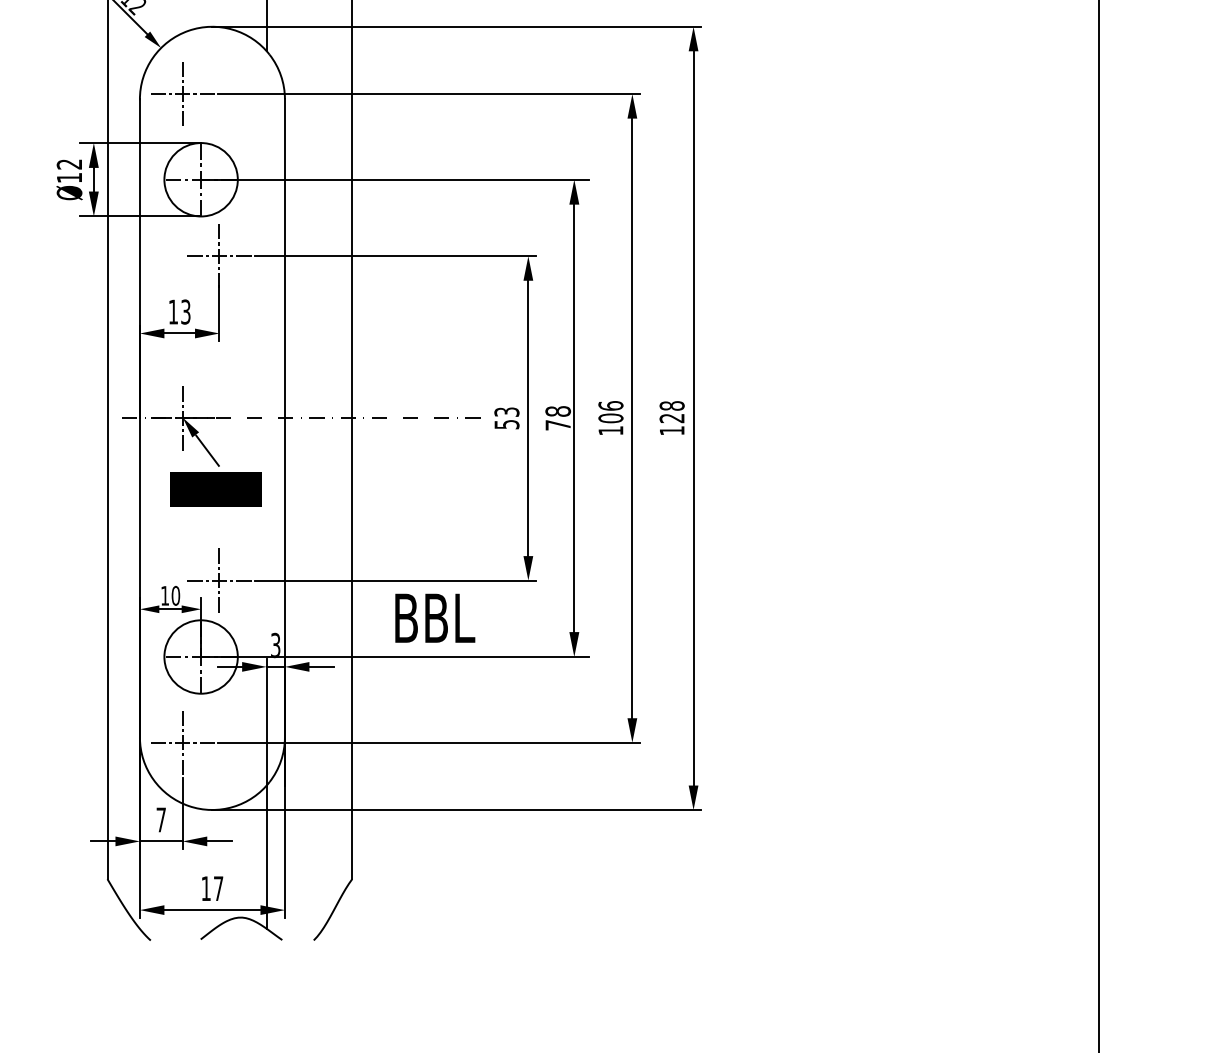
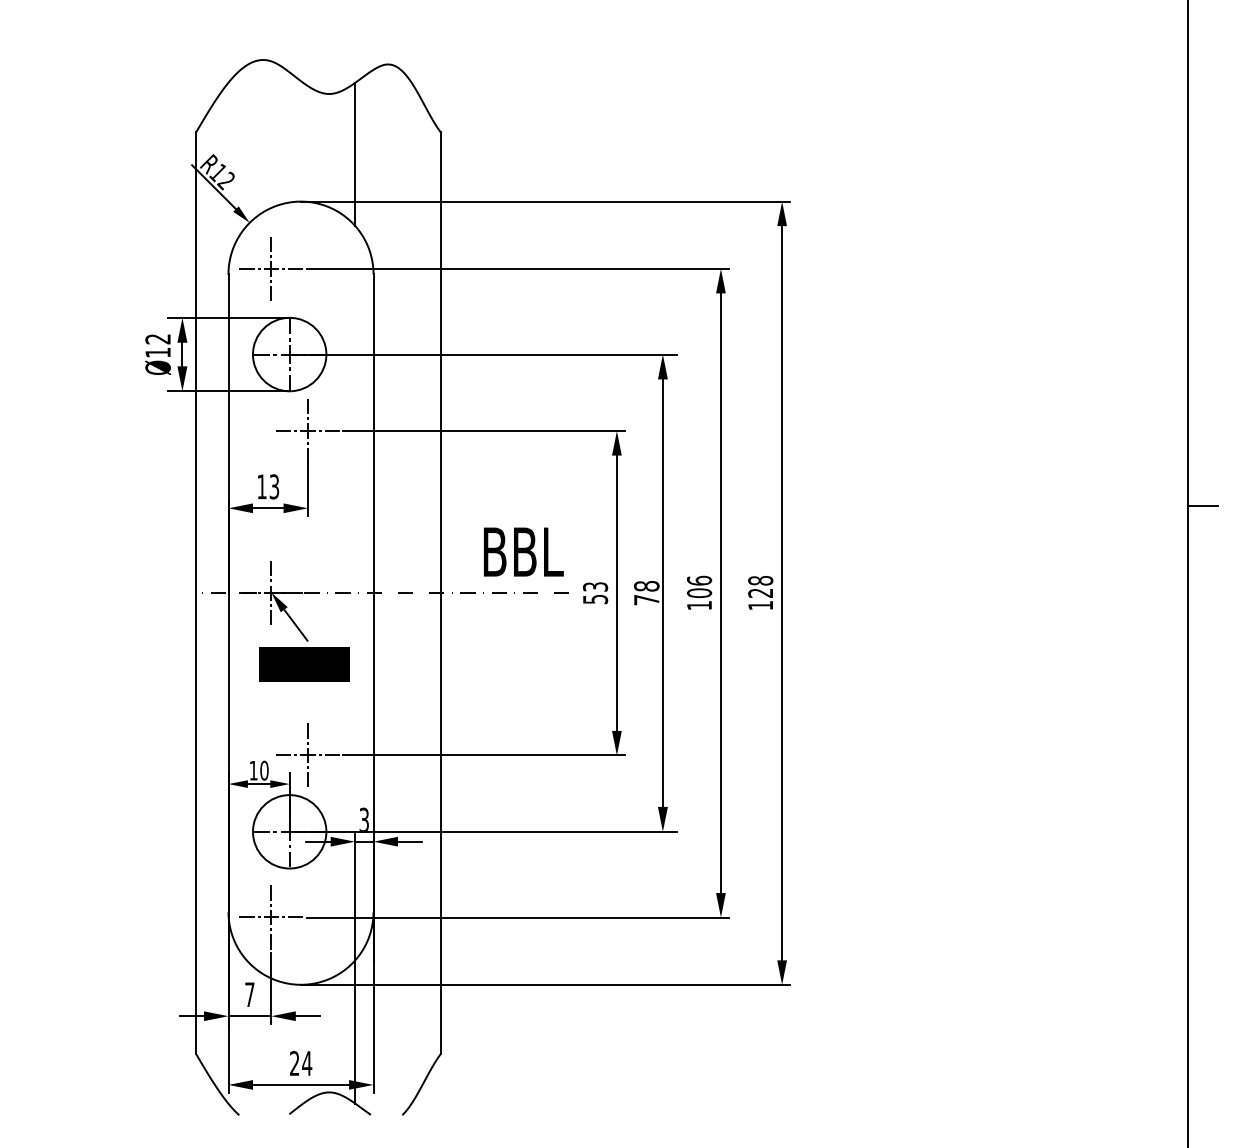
line: (1113, 331) -> (1202, 506), added
text: (434, 617) -> (523, 551), moved
text: (212, 887) -> (301, 1062), 17 -> 24

